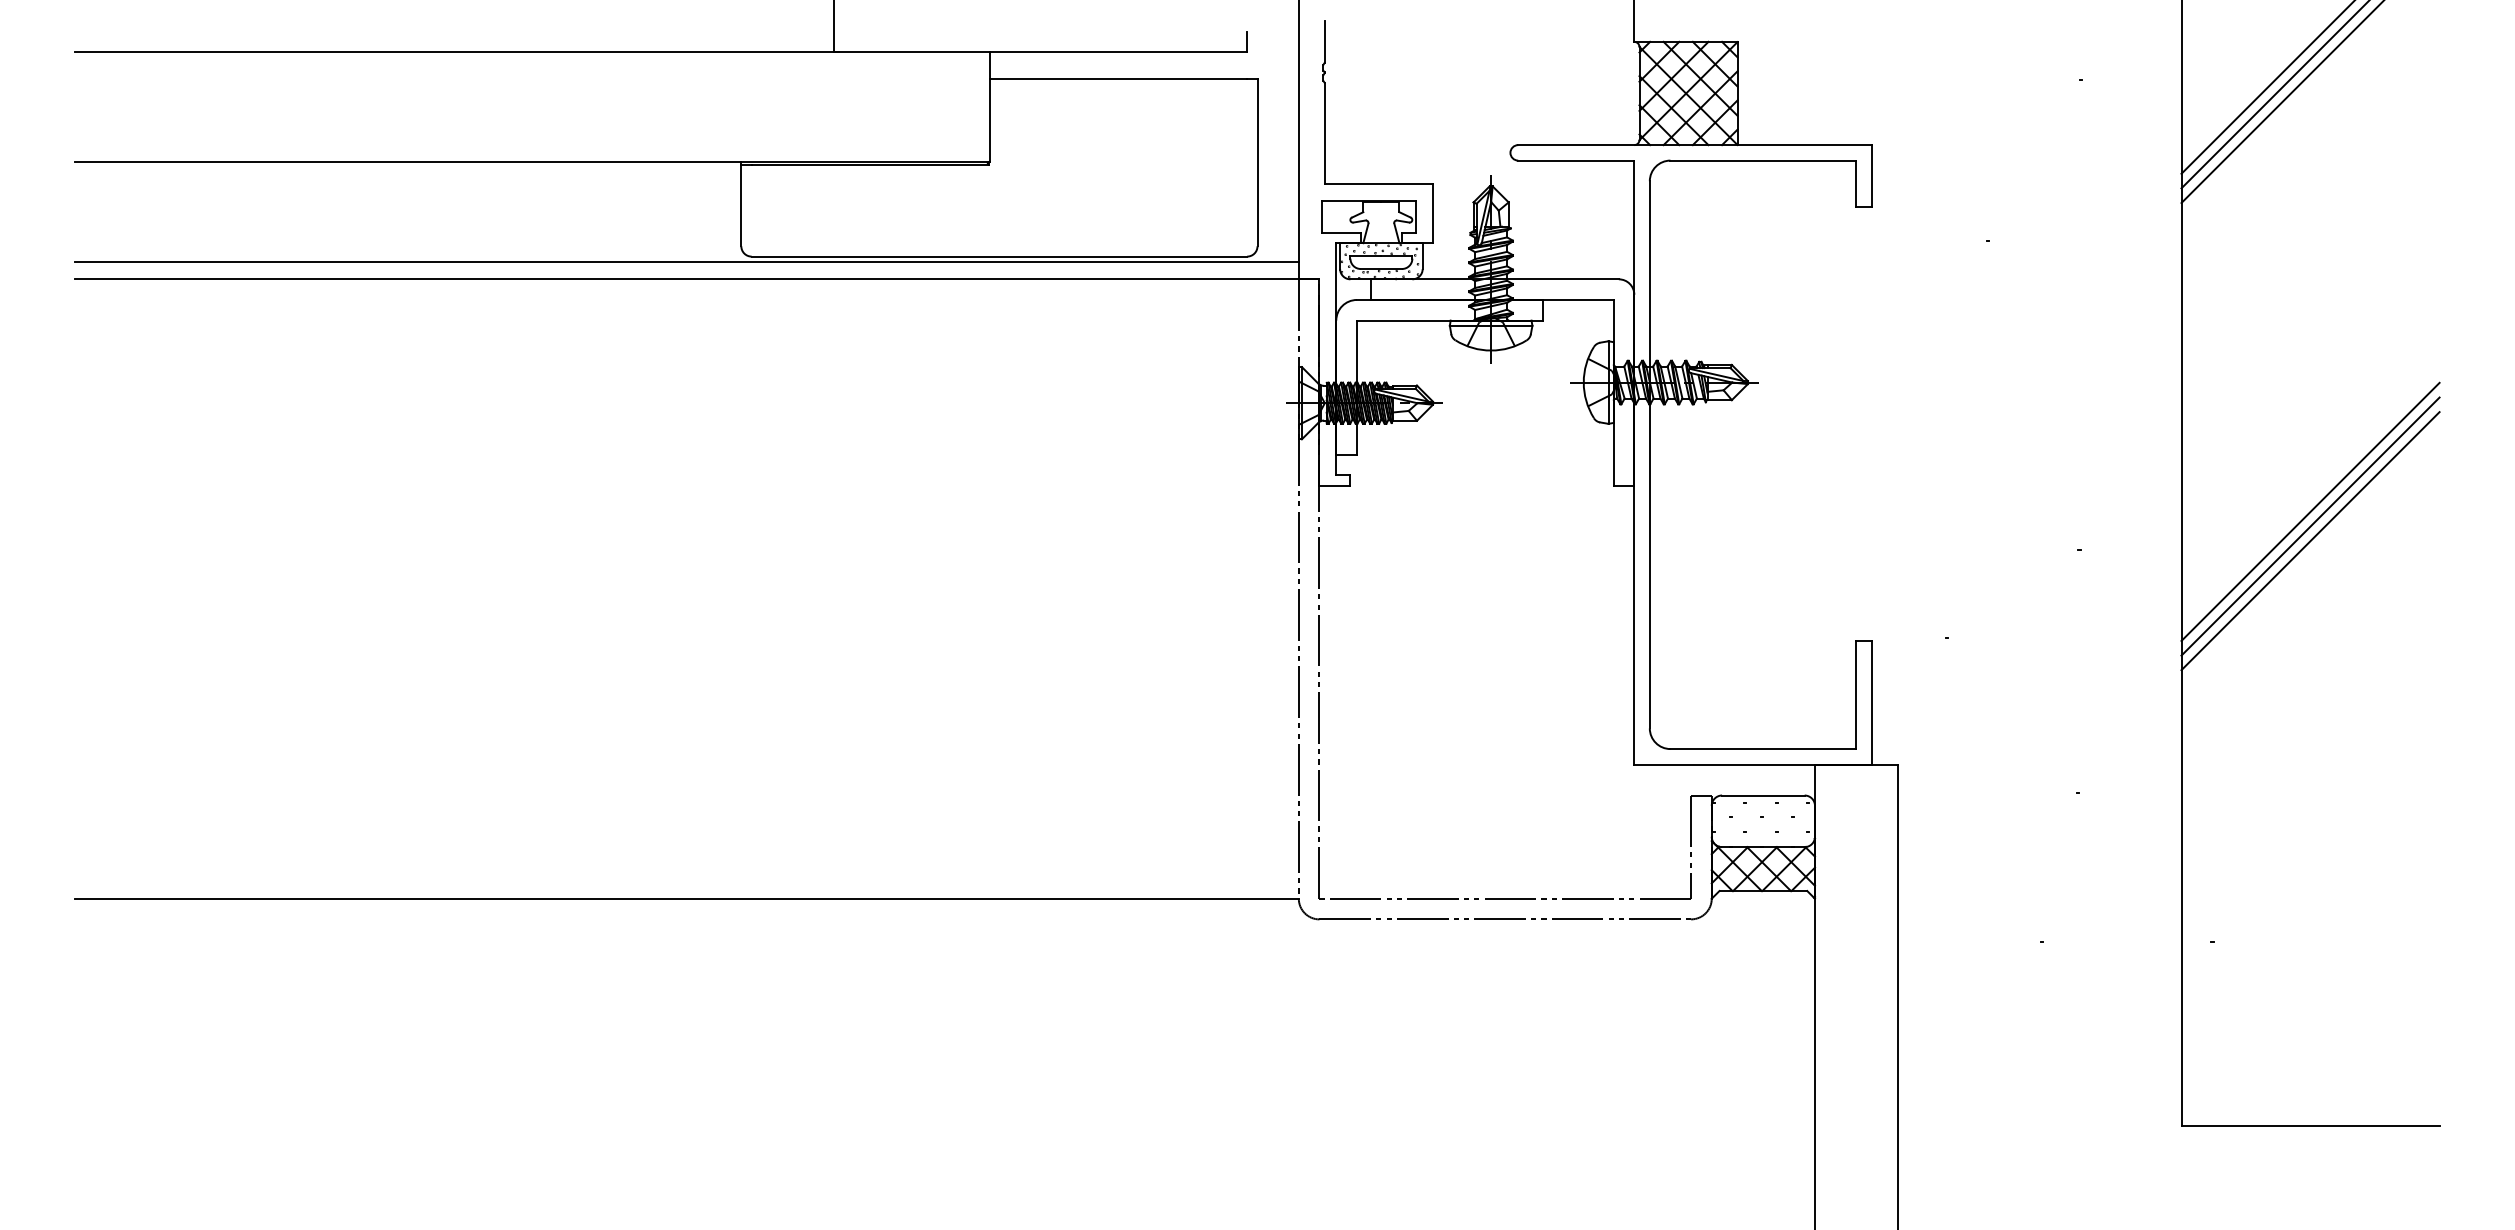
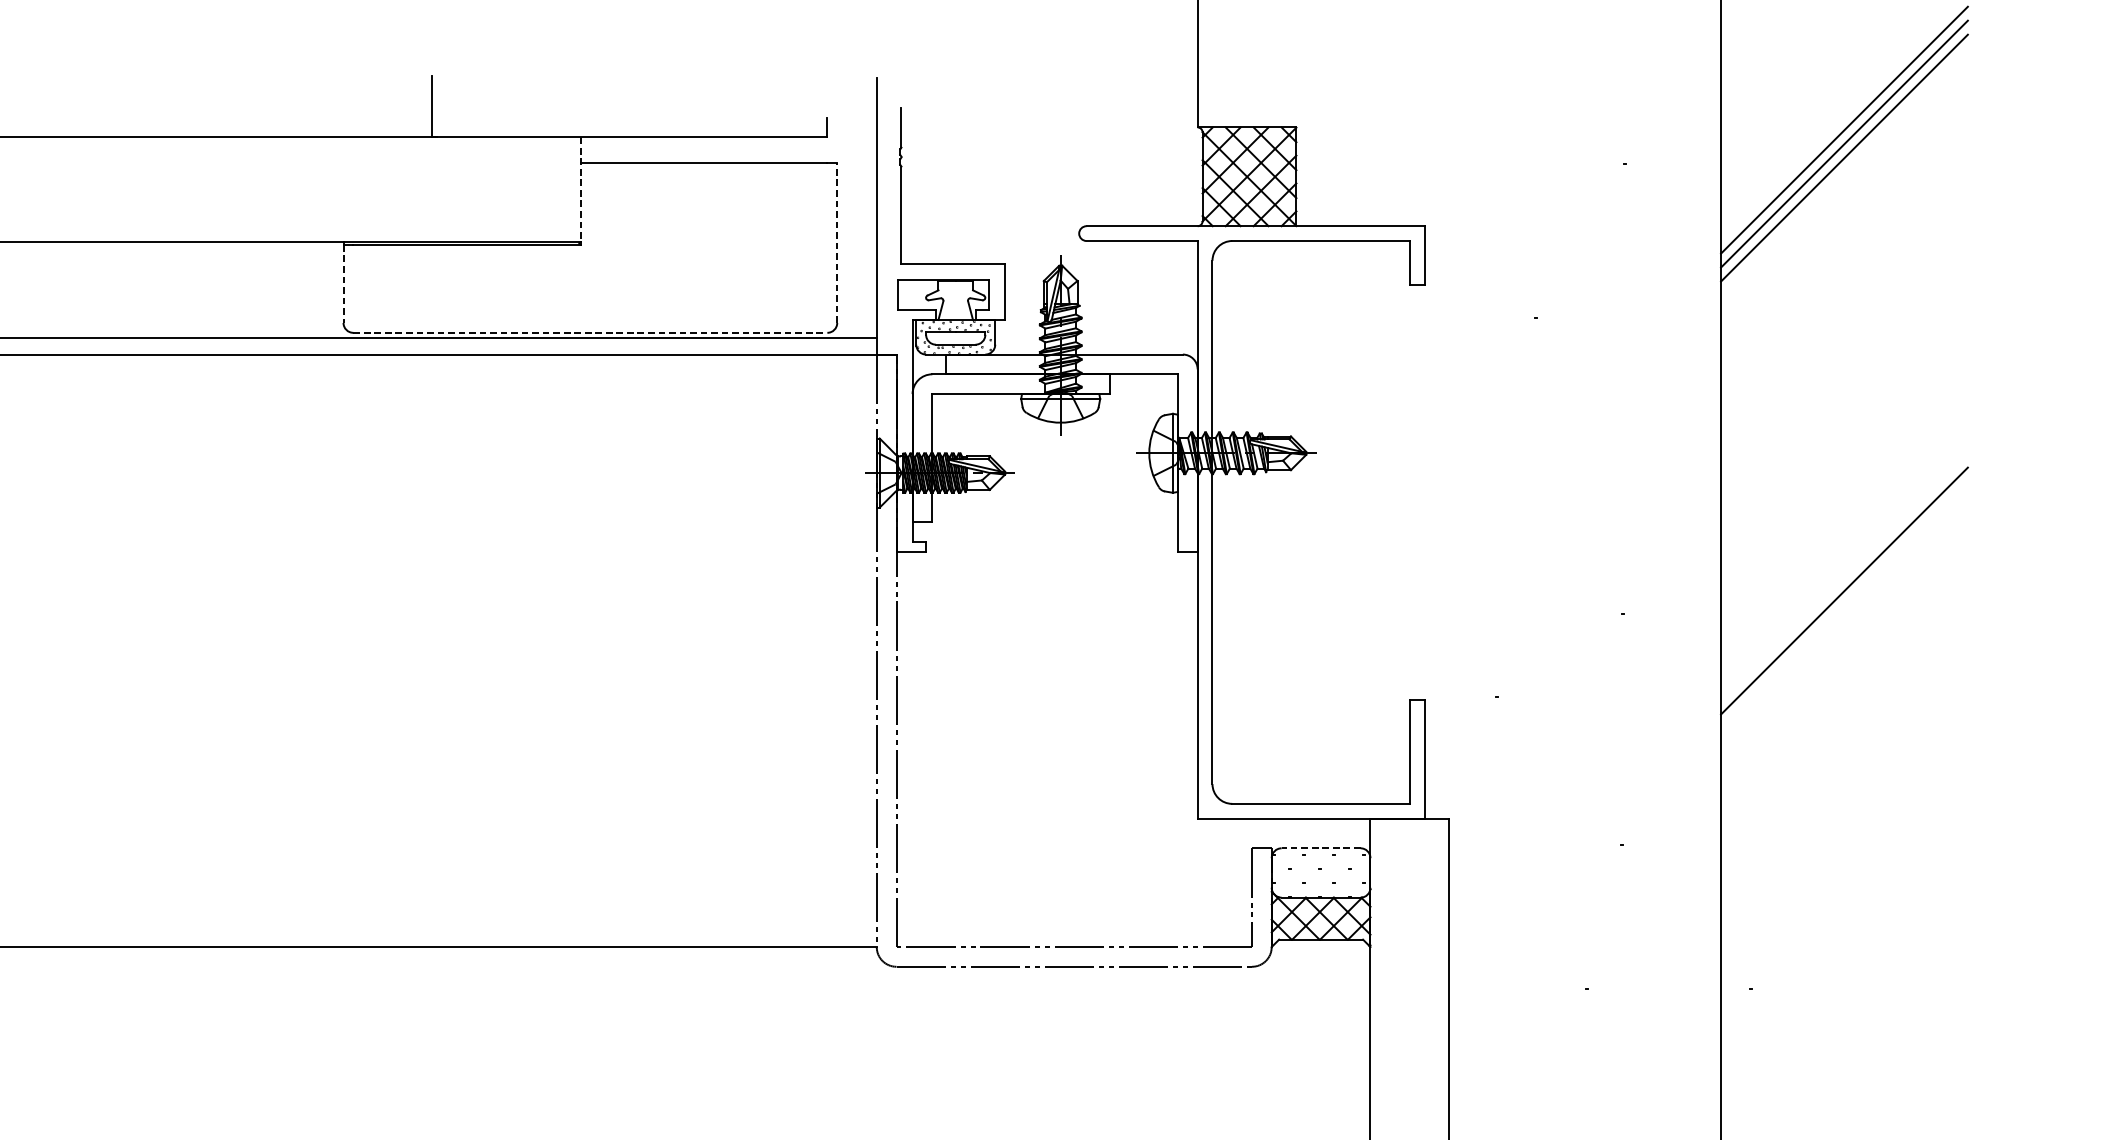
line: (989, 106) -> (580, 189), solid -> dashed
line: (1257, 162) -> (837, 242), solid -> dashed
line: (741, 205) -> (343, 283), solid -> dashed
line: (999, 256) -> (590, 332), solid -> dashed
line: (2310, 511) -> (1844, 576), removed
line: (2310, 541) -> (1844, 605), removed
line: (1762, 795) -> (1320, 848), solid -> dashed

